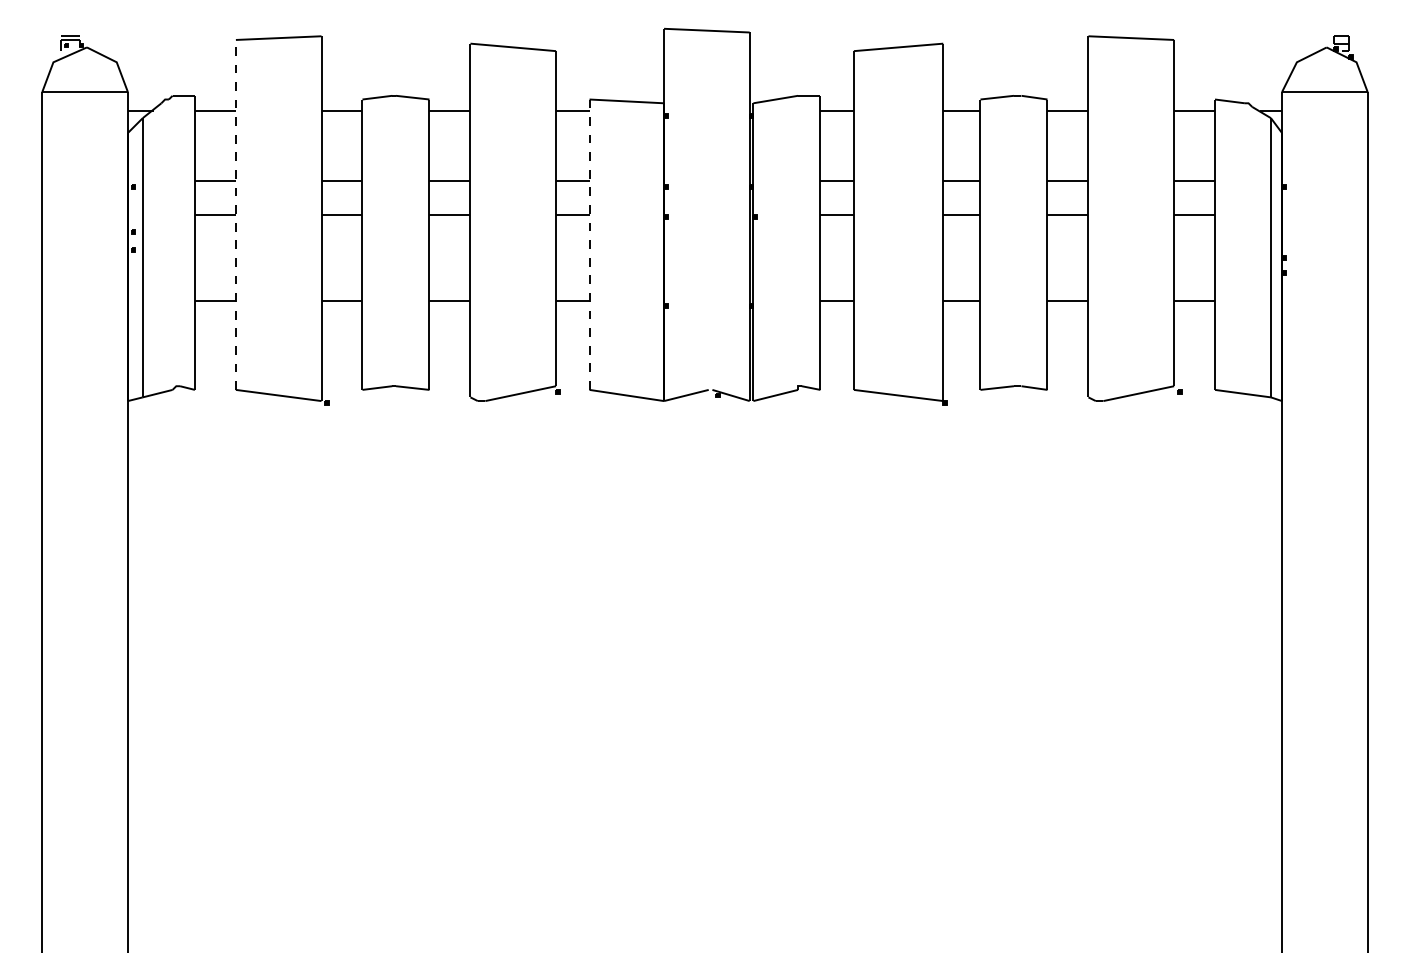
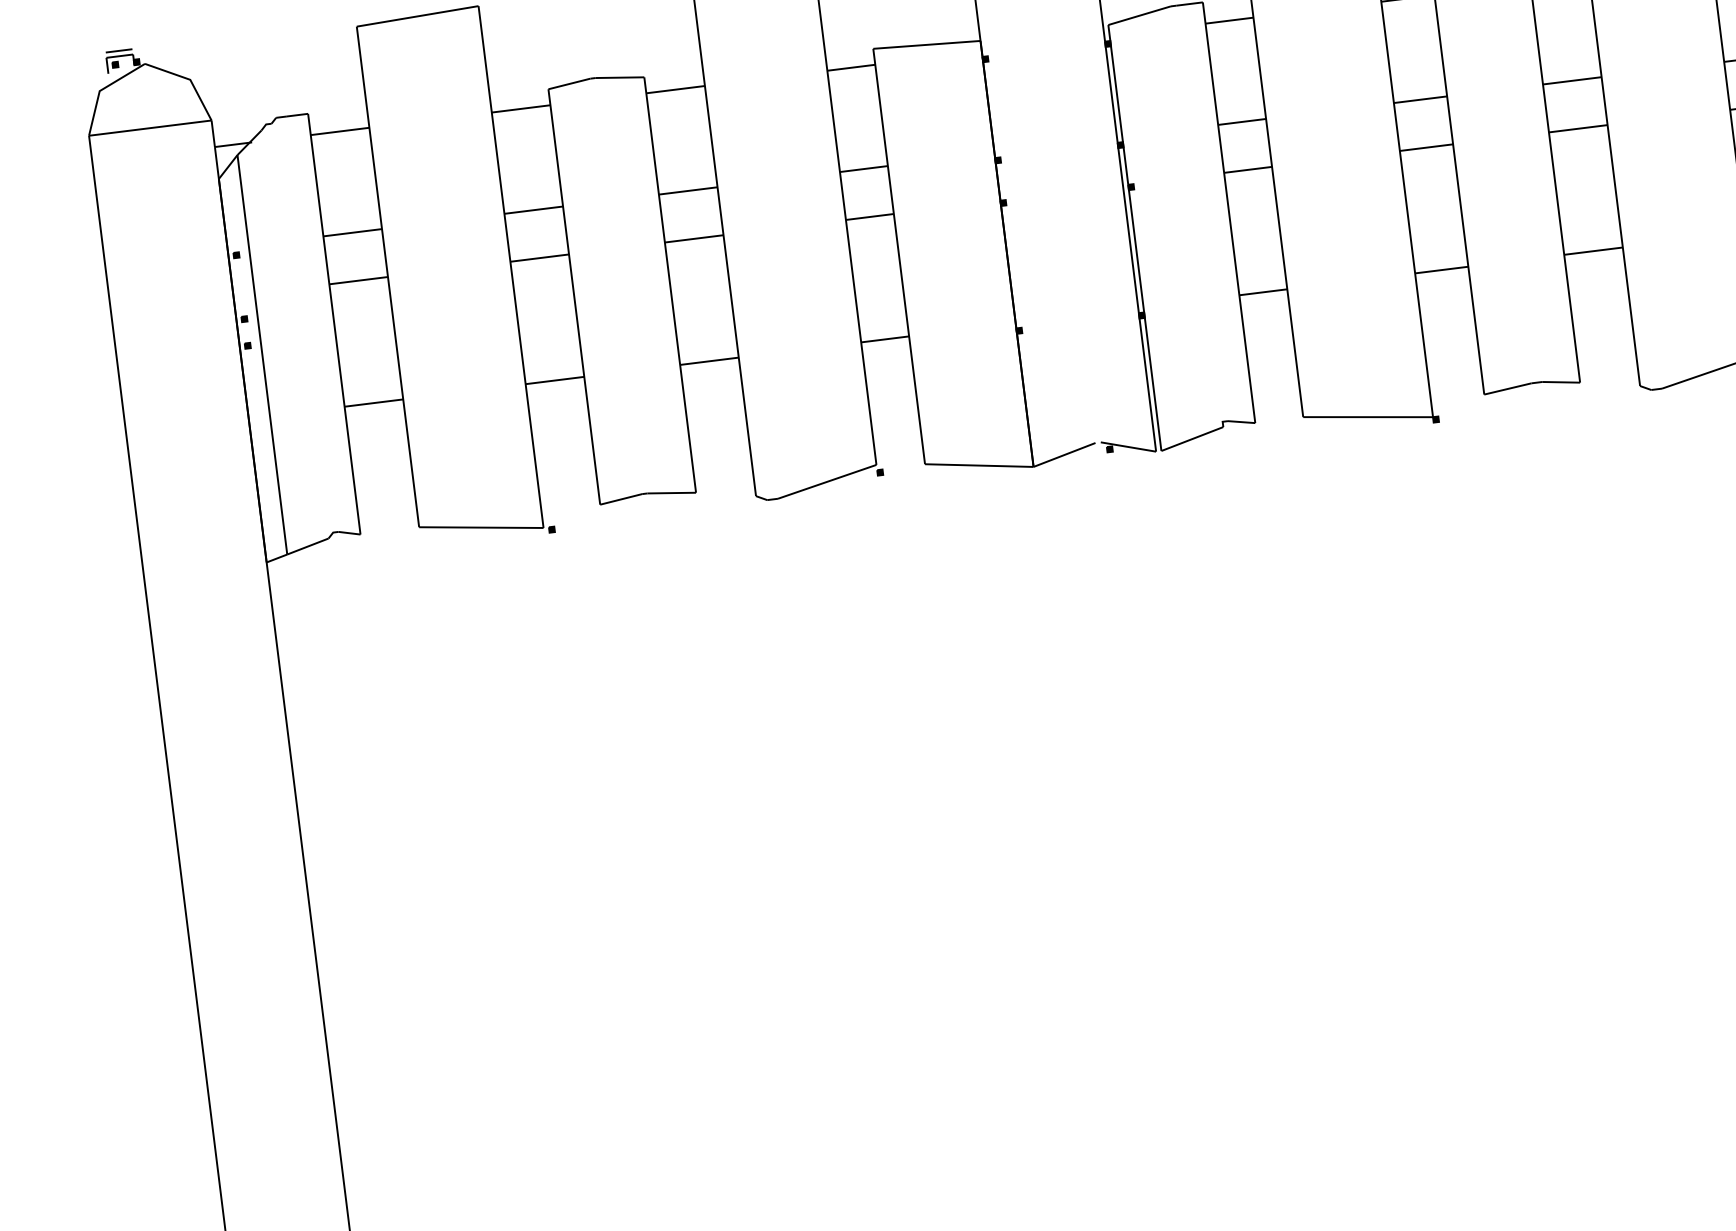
line: (235, 214) -> (387, 276), dashed -> solid
line: (589, 245) -> (899, 257), dashed -> solid

